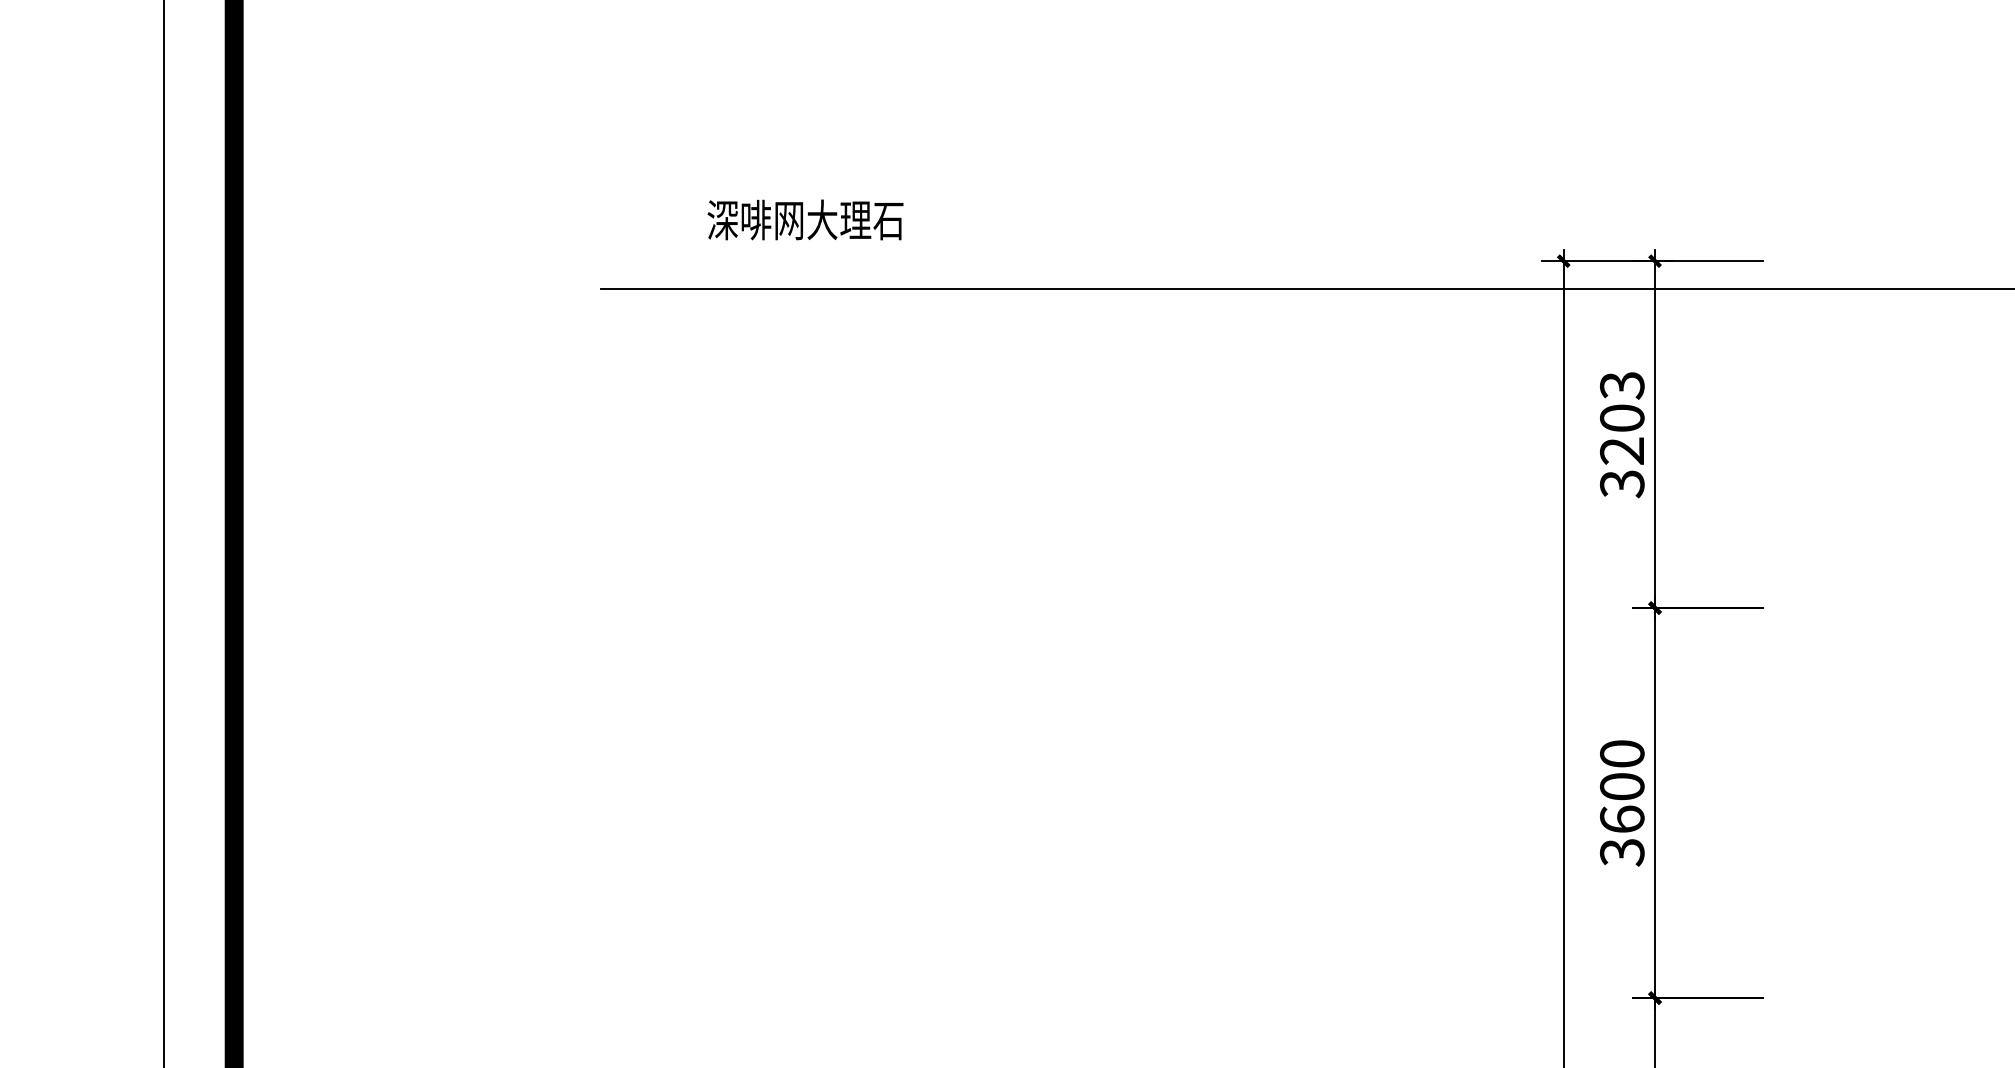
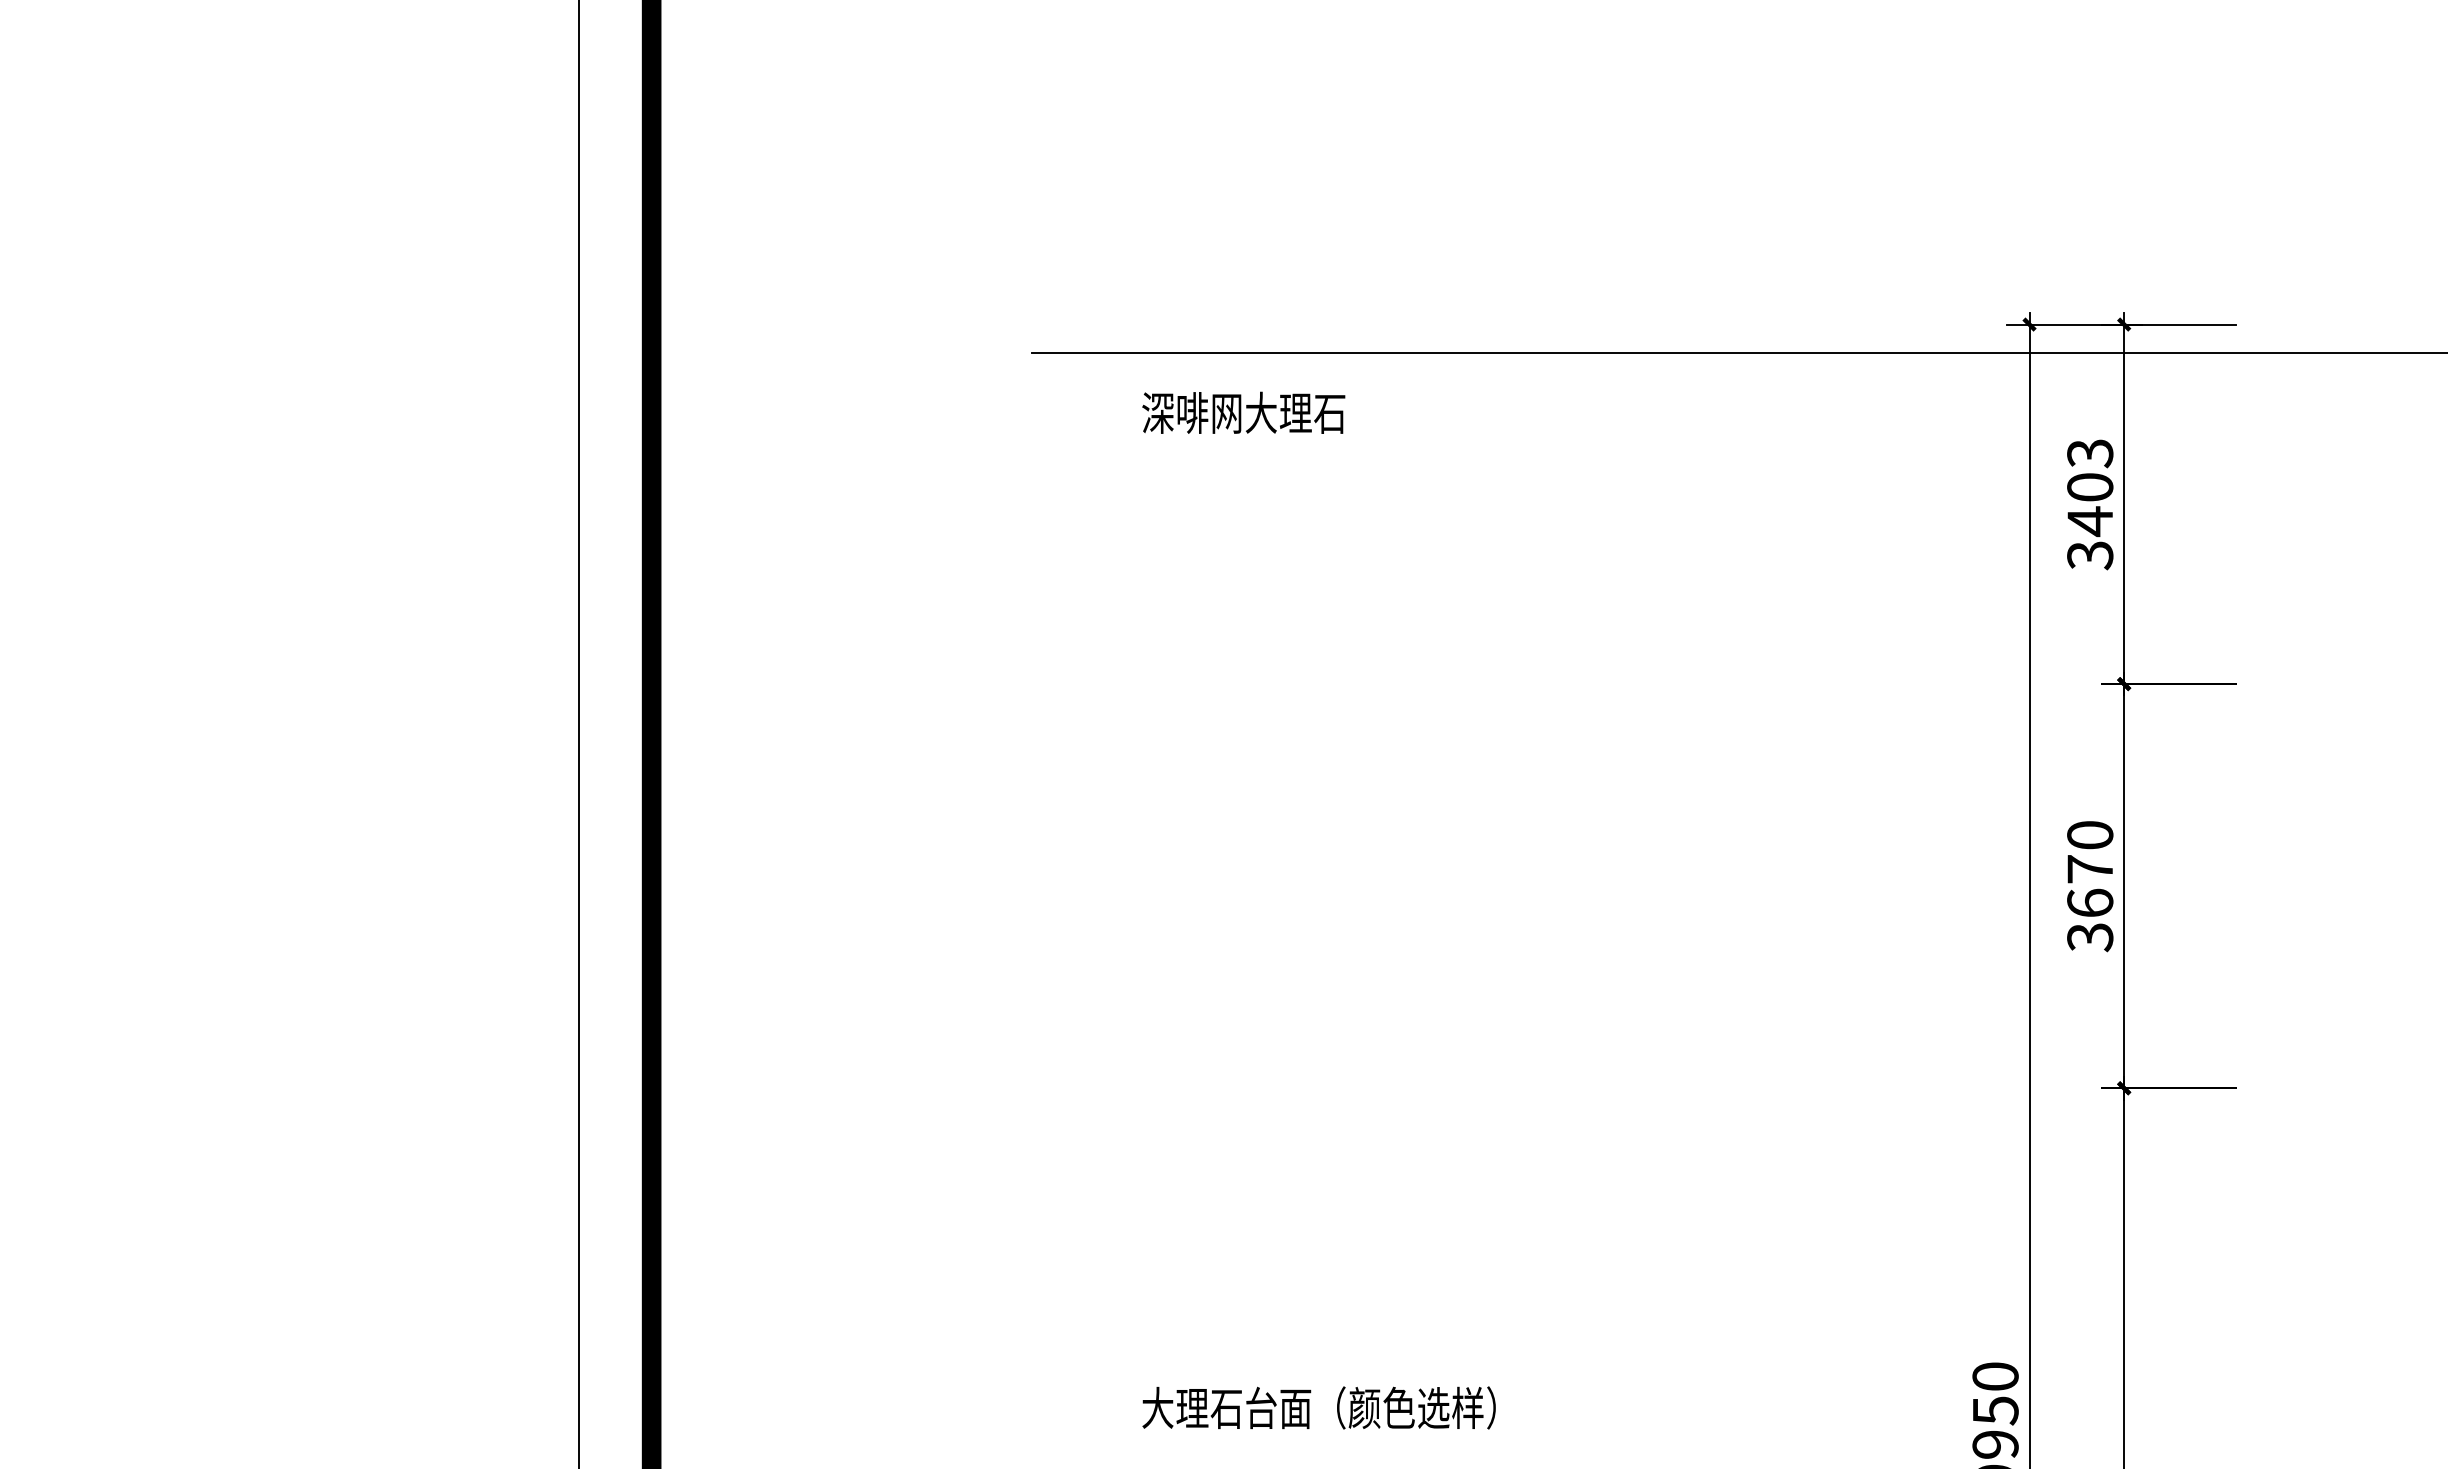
text: (805, 219) -> (1243, 412), moved
text: (1621, 451) -> (2089, 521), 3203 -> 3403
text: (1622, 786) -> (2090, 869), 3600 -> 3670

